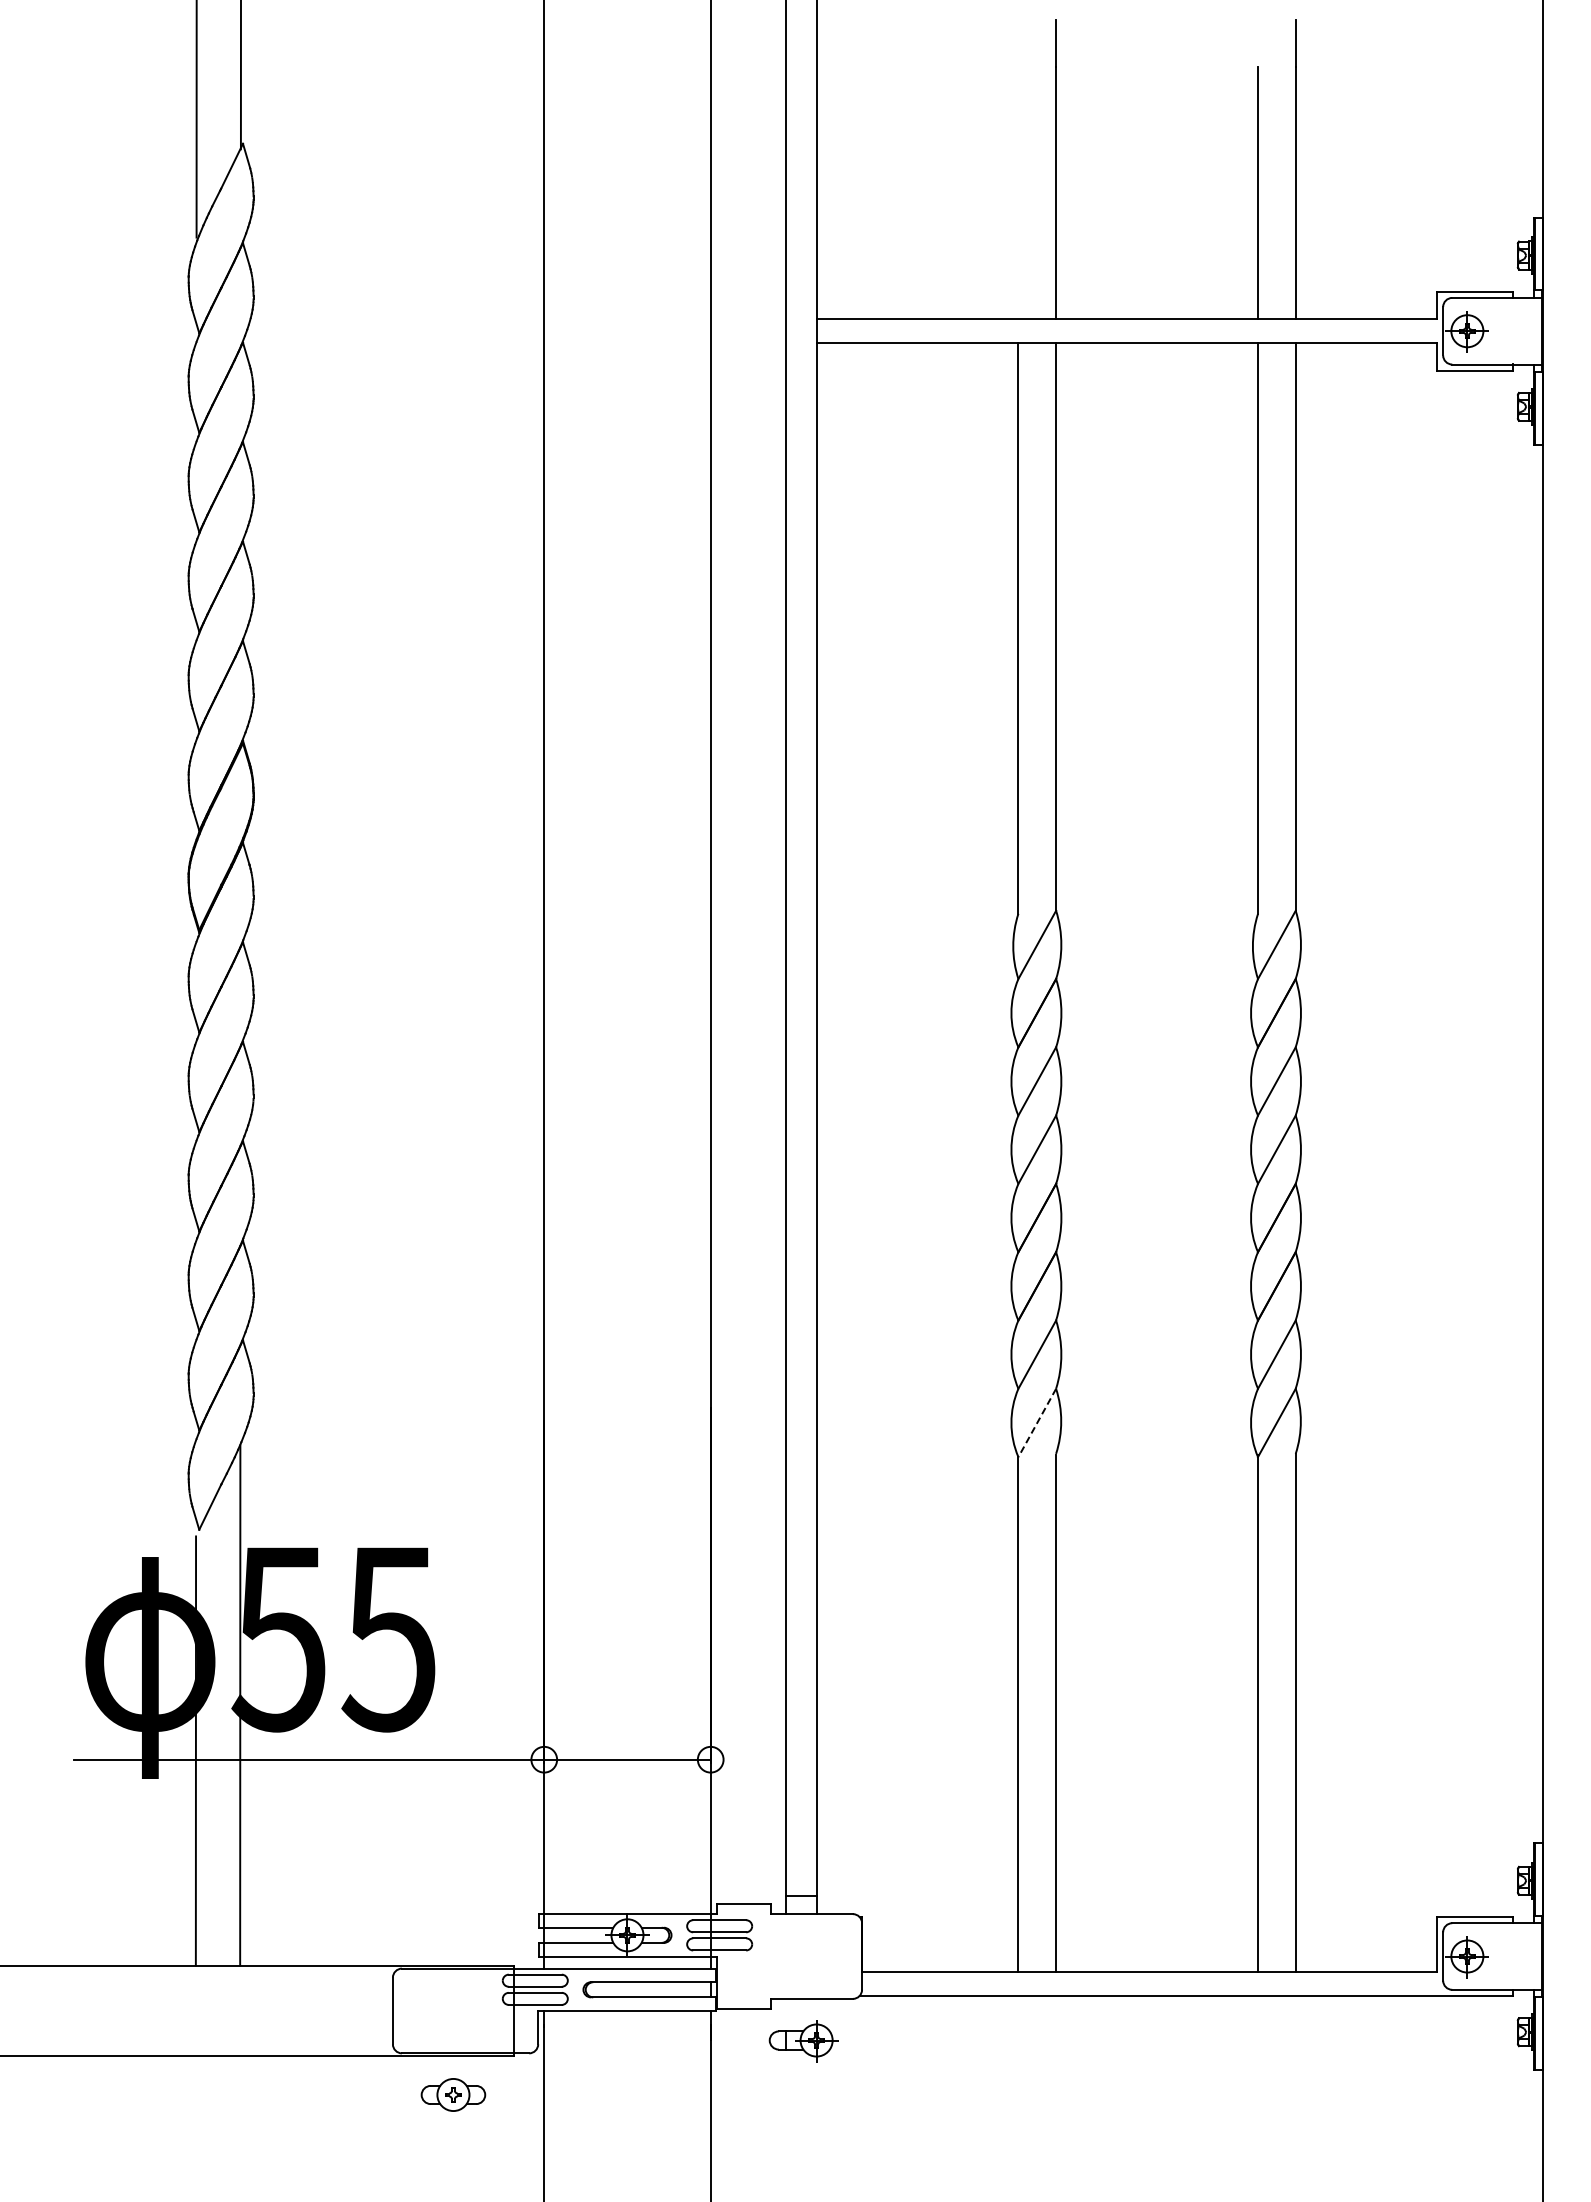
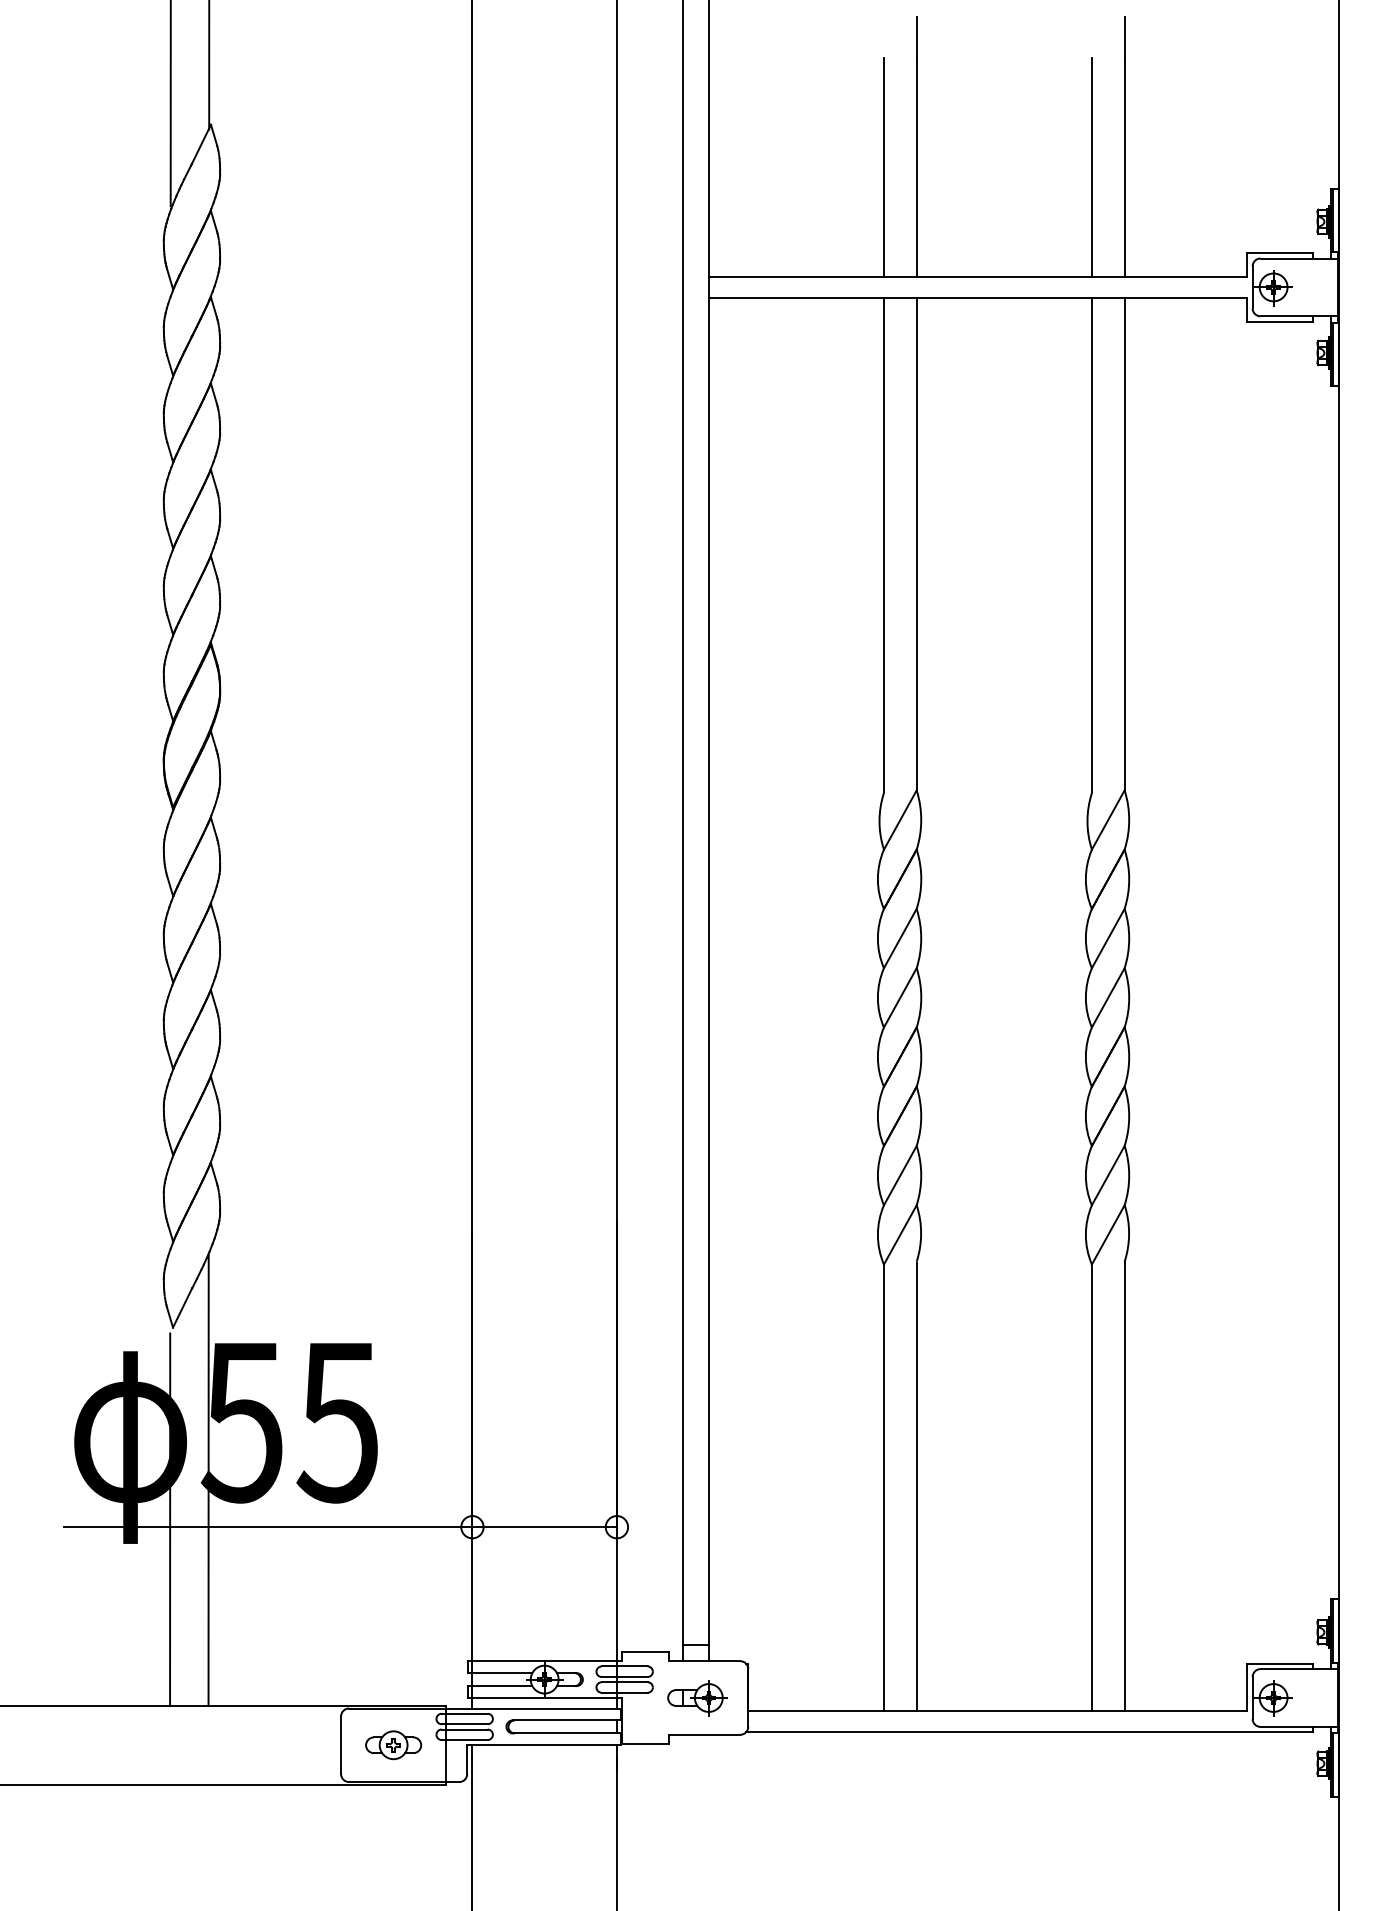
line: (1018, 192) -> (884, 167), added
line: (1037, 1423) -> (900, 1235), dashed -> solid
part: (803, 2041) -> (697, 1698), moved
part: (453, 2094) -> (393, 1744), moved

